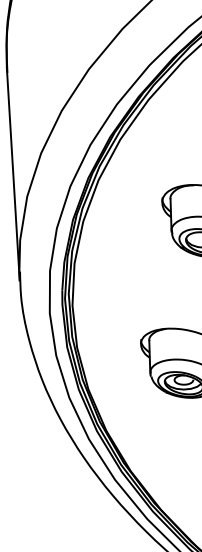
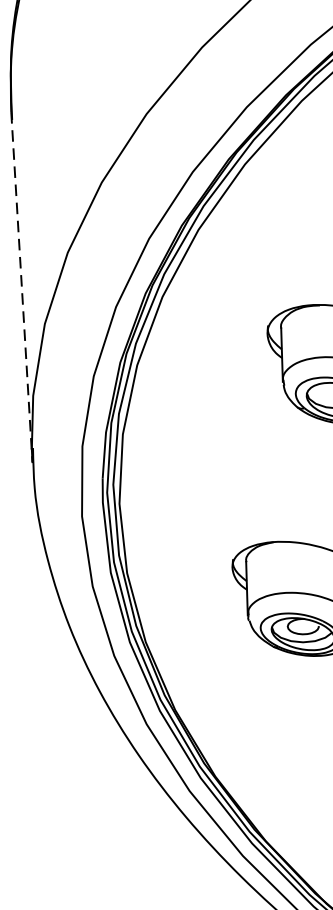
line: (13, 174) -> (22, 287), solid -> dashed

